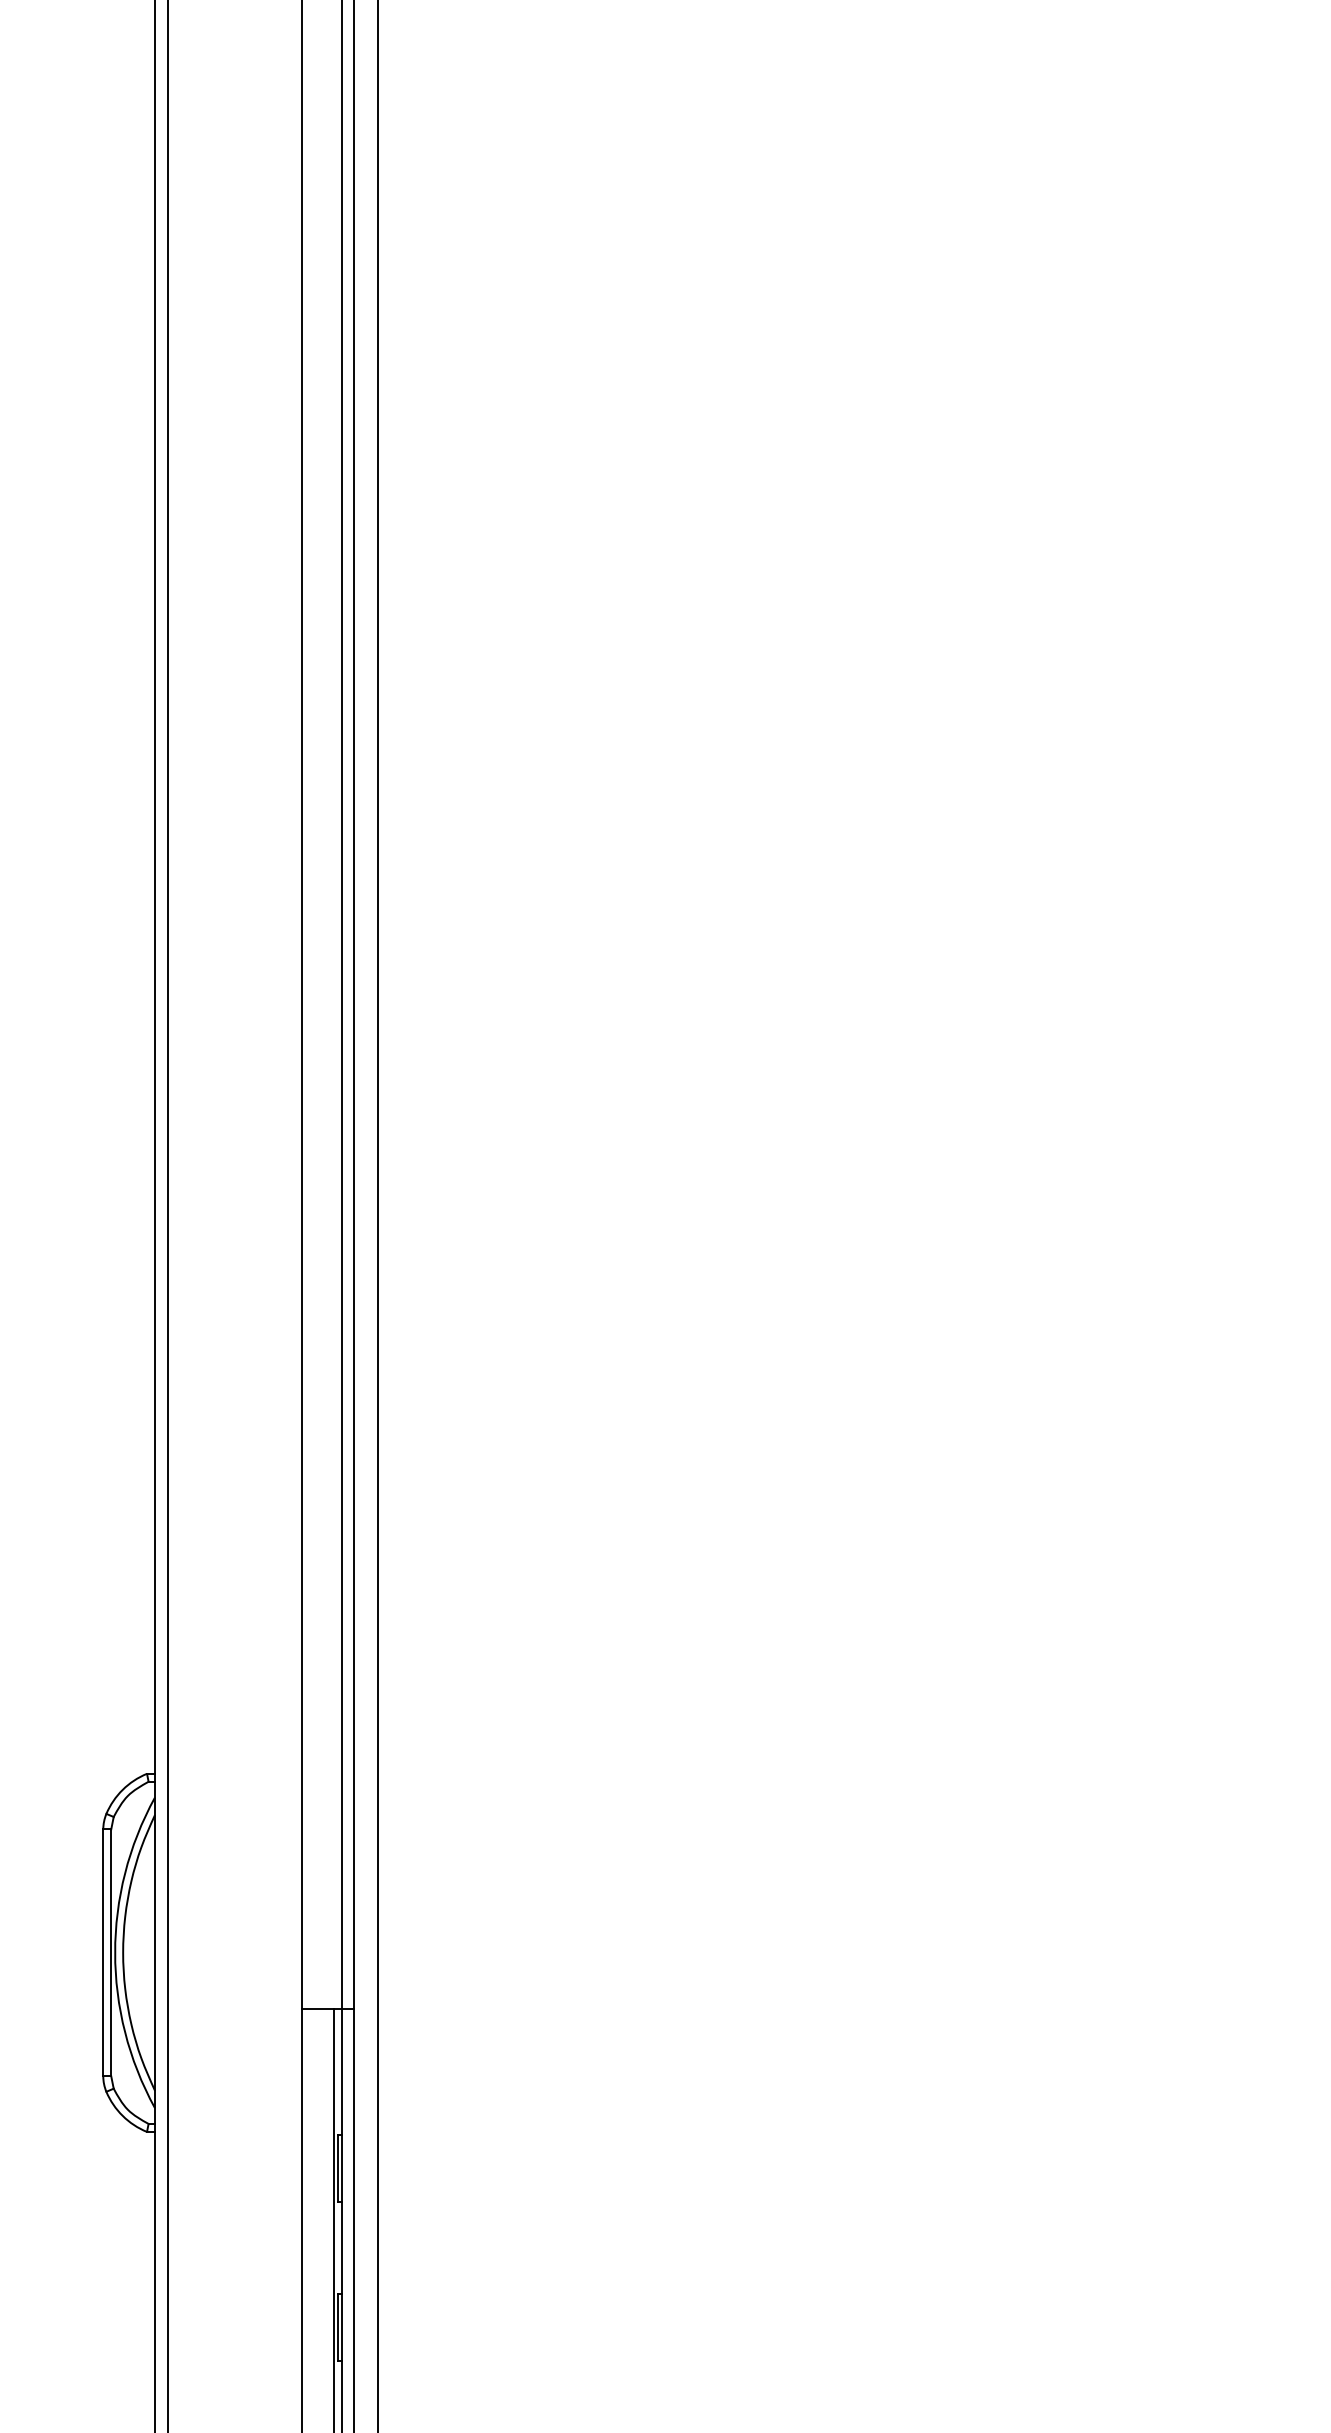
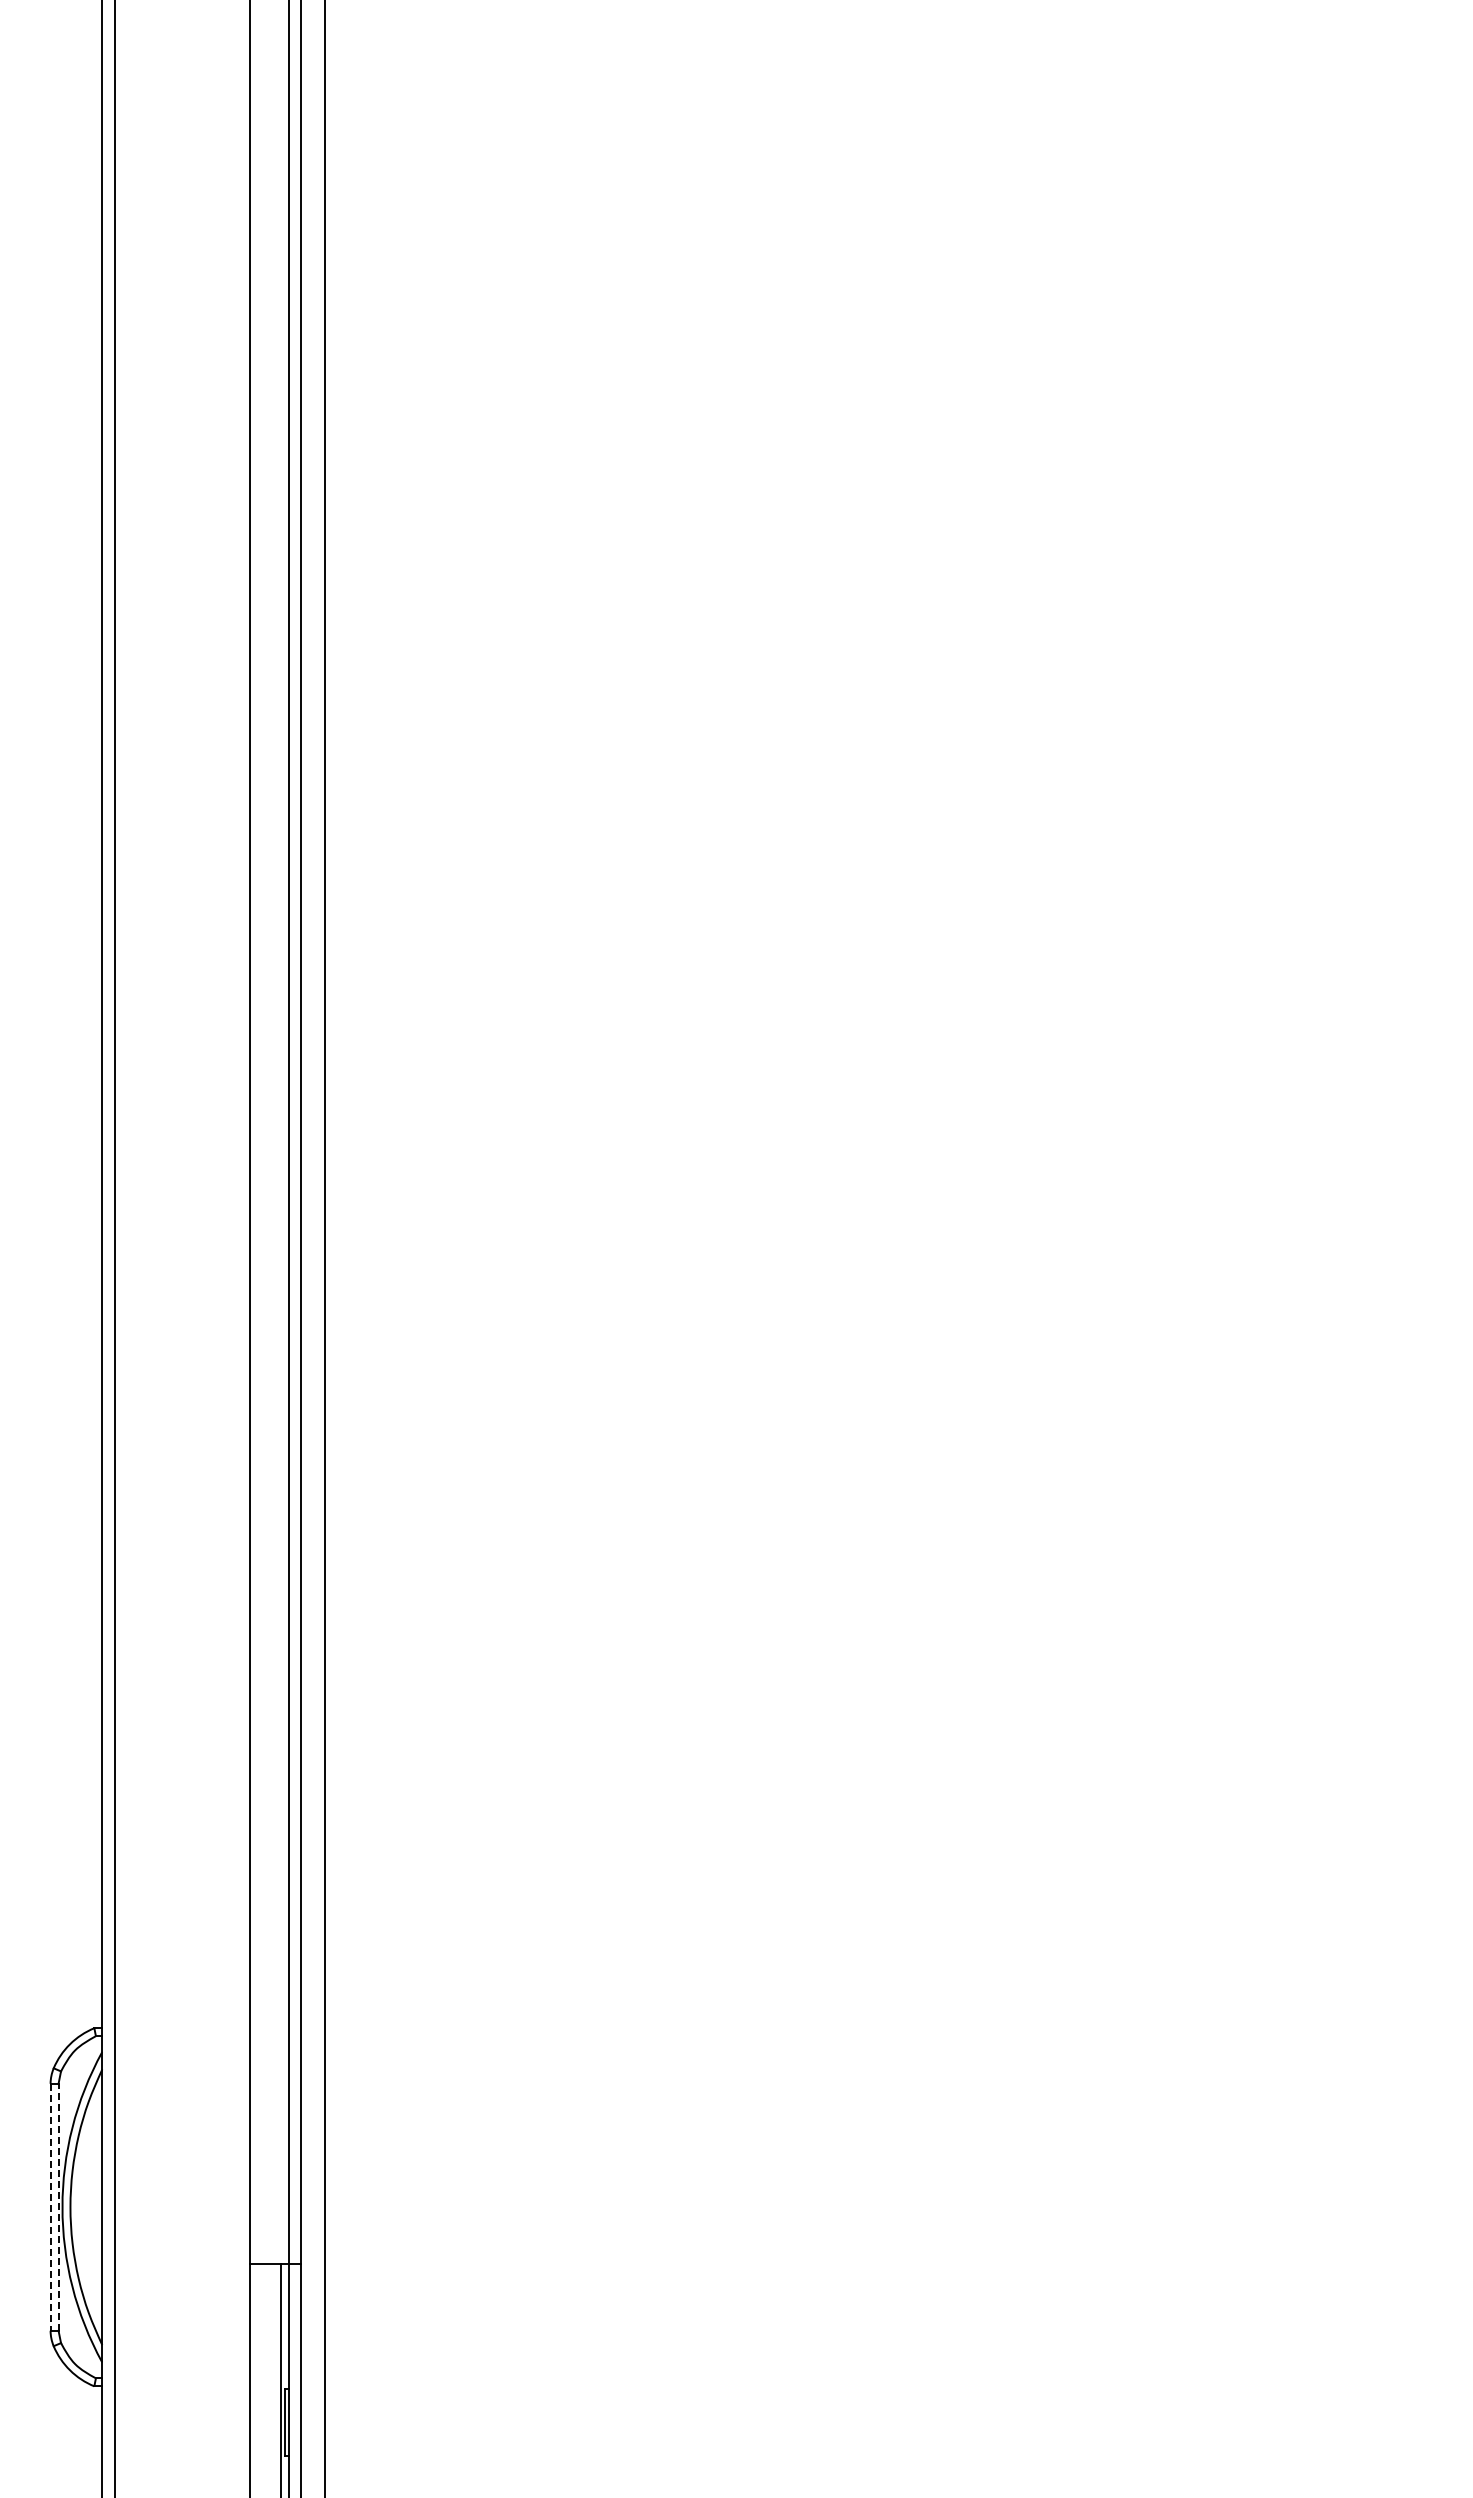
line: (111, 1952) -> (58, 2206), solid -> dashed
line: (103, 1953) -> (50, 2207), solid -> dashed

